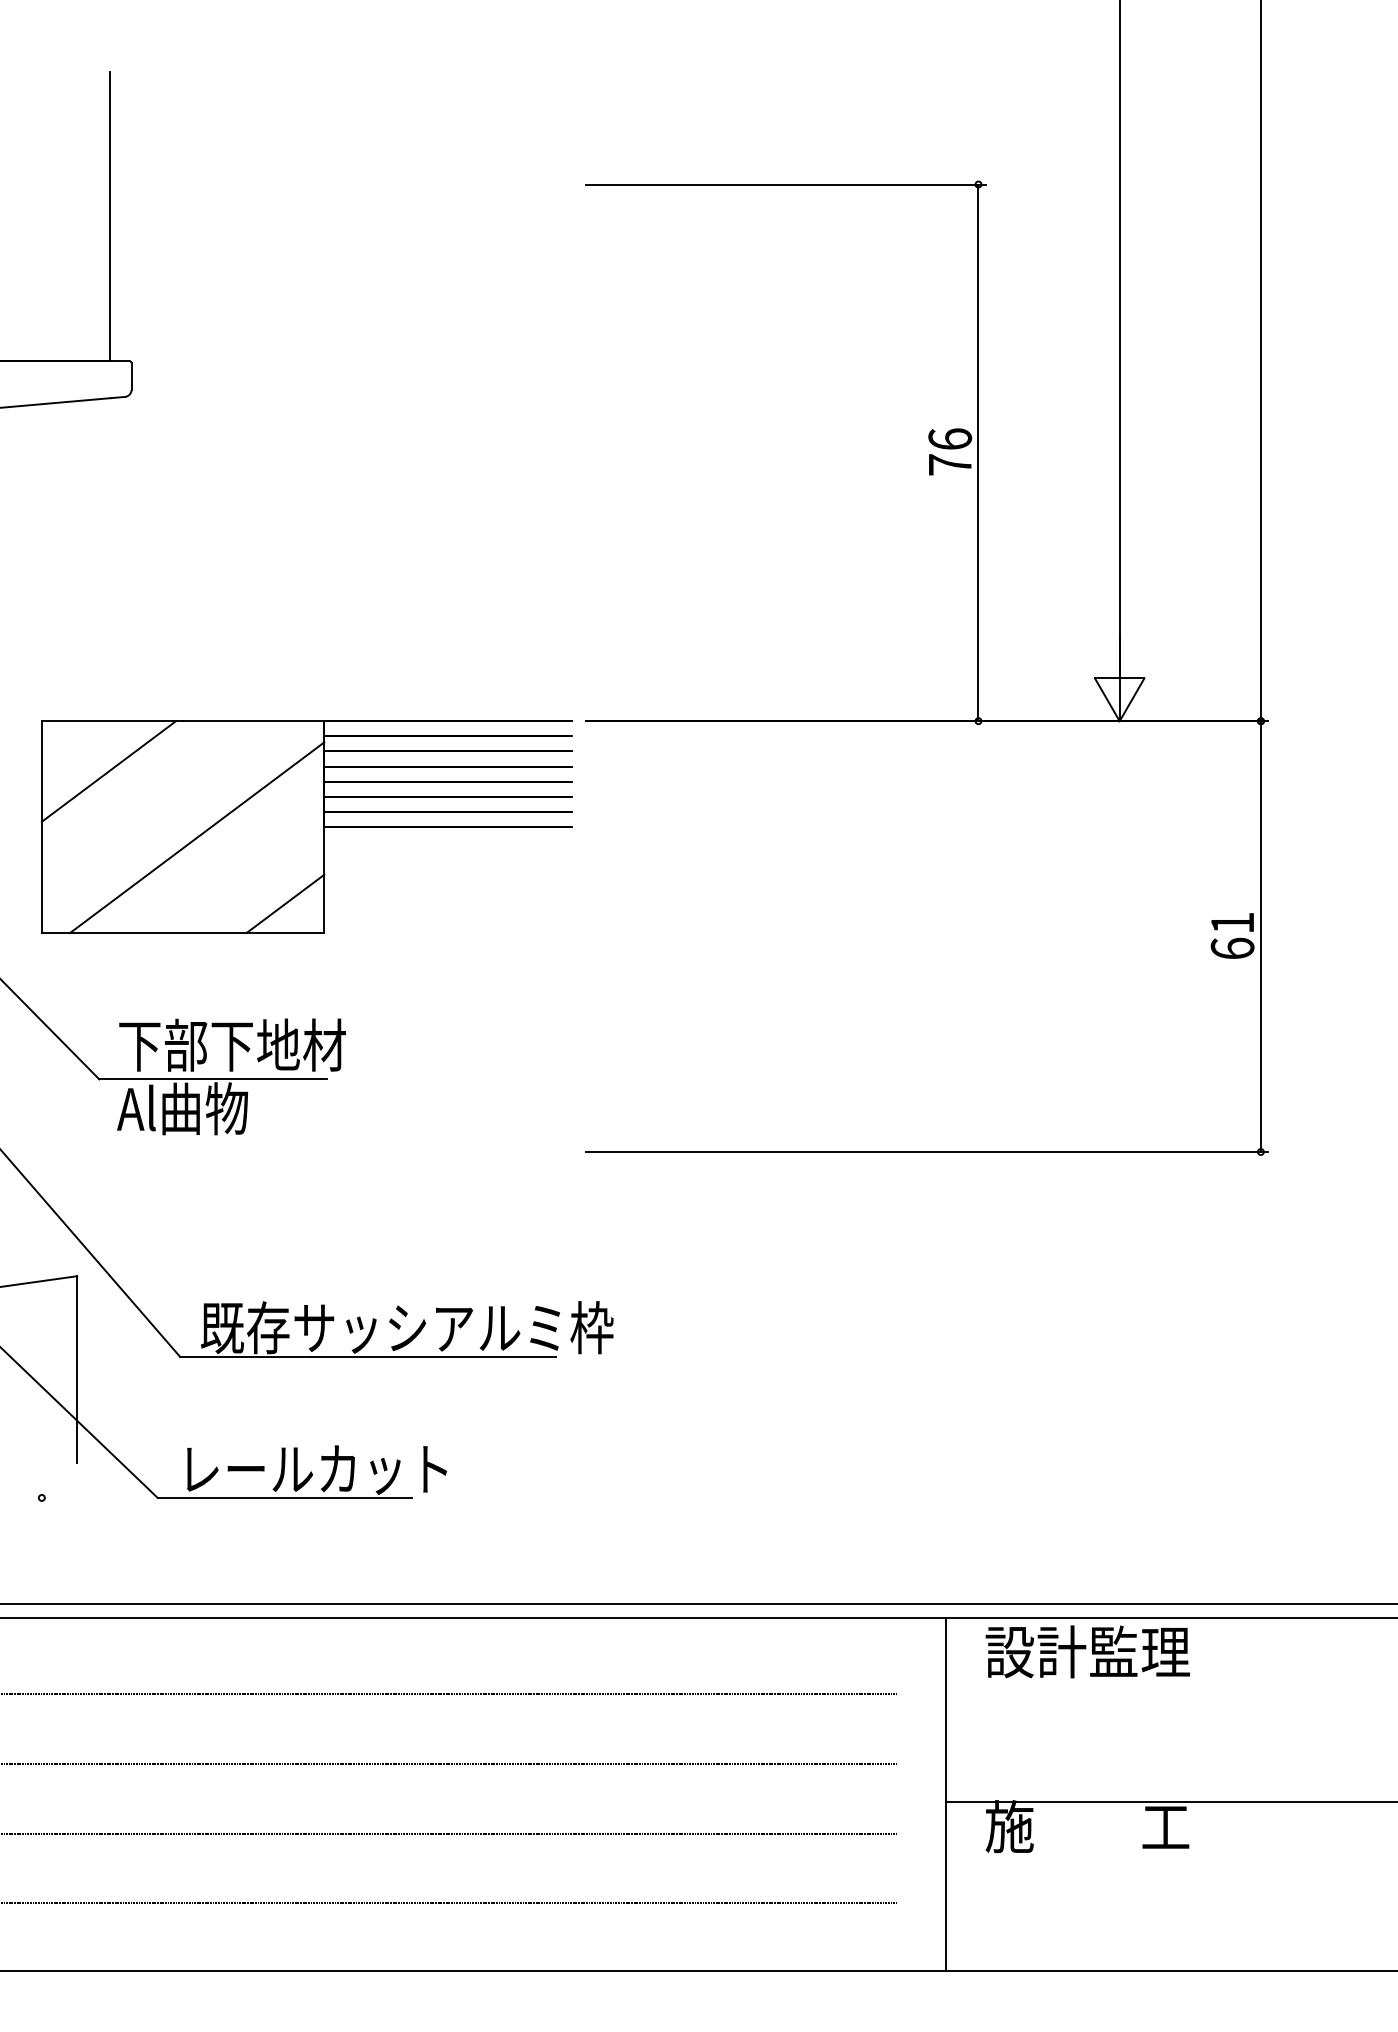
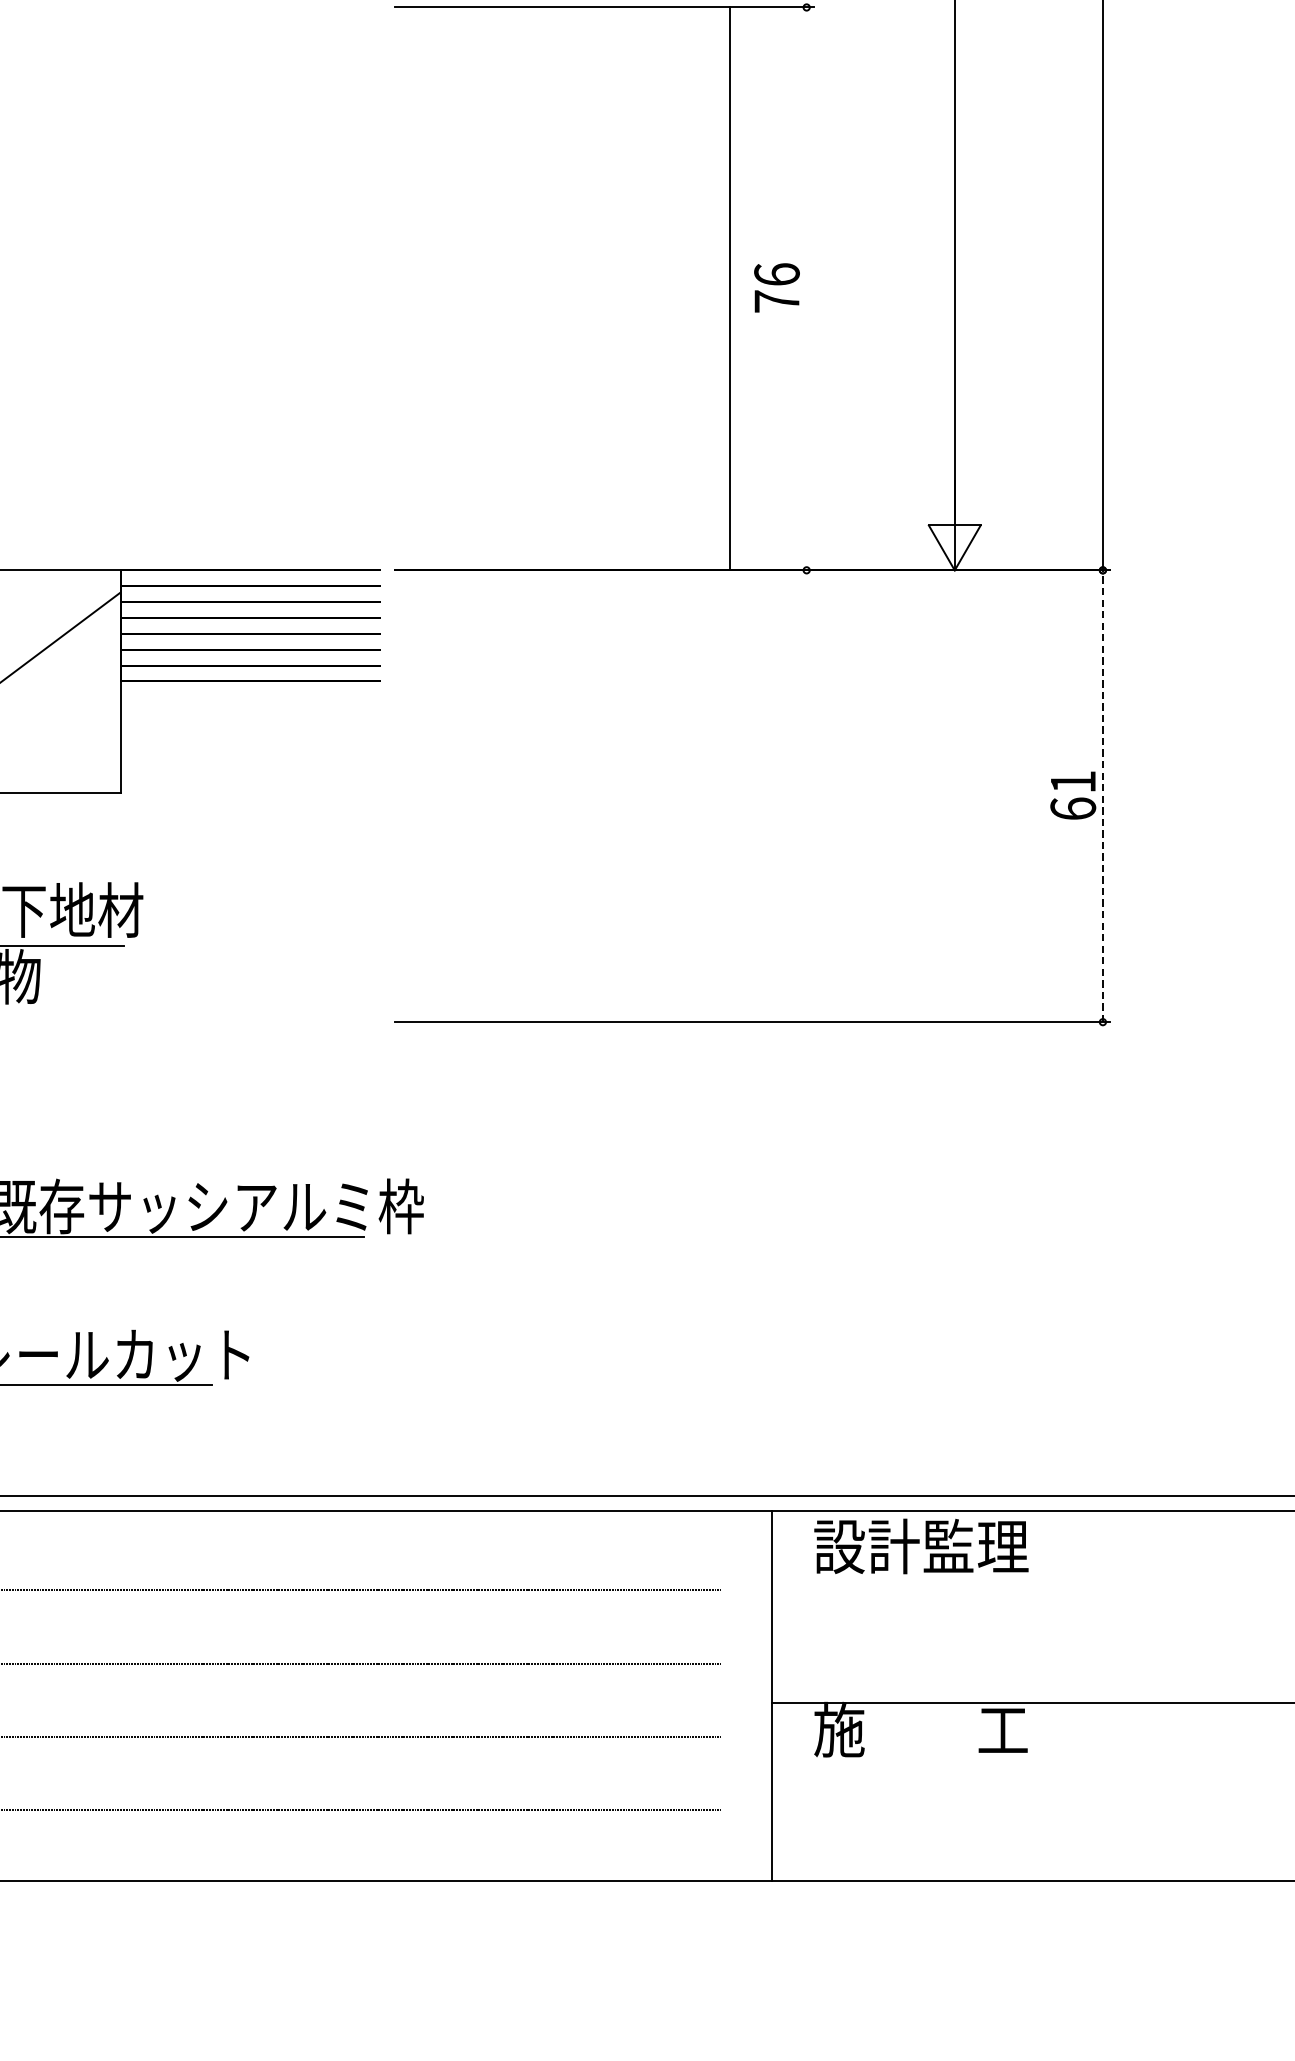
line: (978, 452) -> (730, 288), moved
line: (285, 903) -> (79, 761), removed
line: (1260, 936) -> (1102, 796), solid -> dashed

